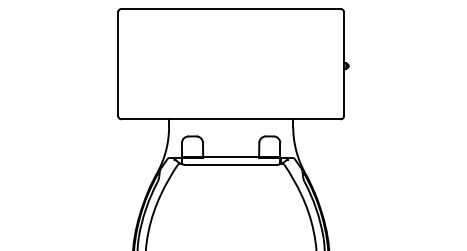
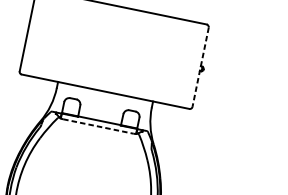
line: (344, 64) -> (200, 67), solid -> dashed
line: (231, 164) -> (98, 126), solid -> dashed

